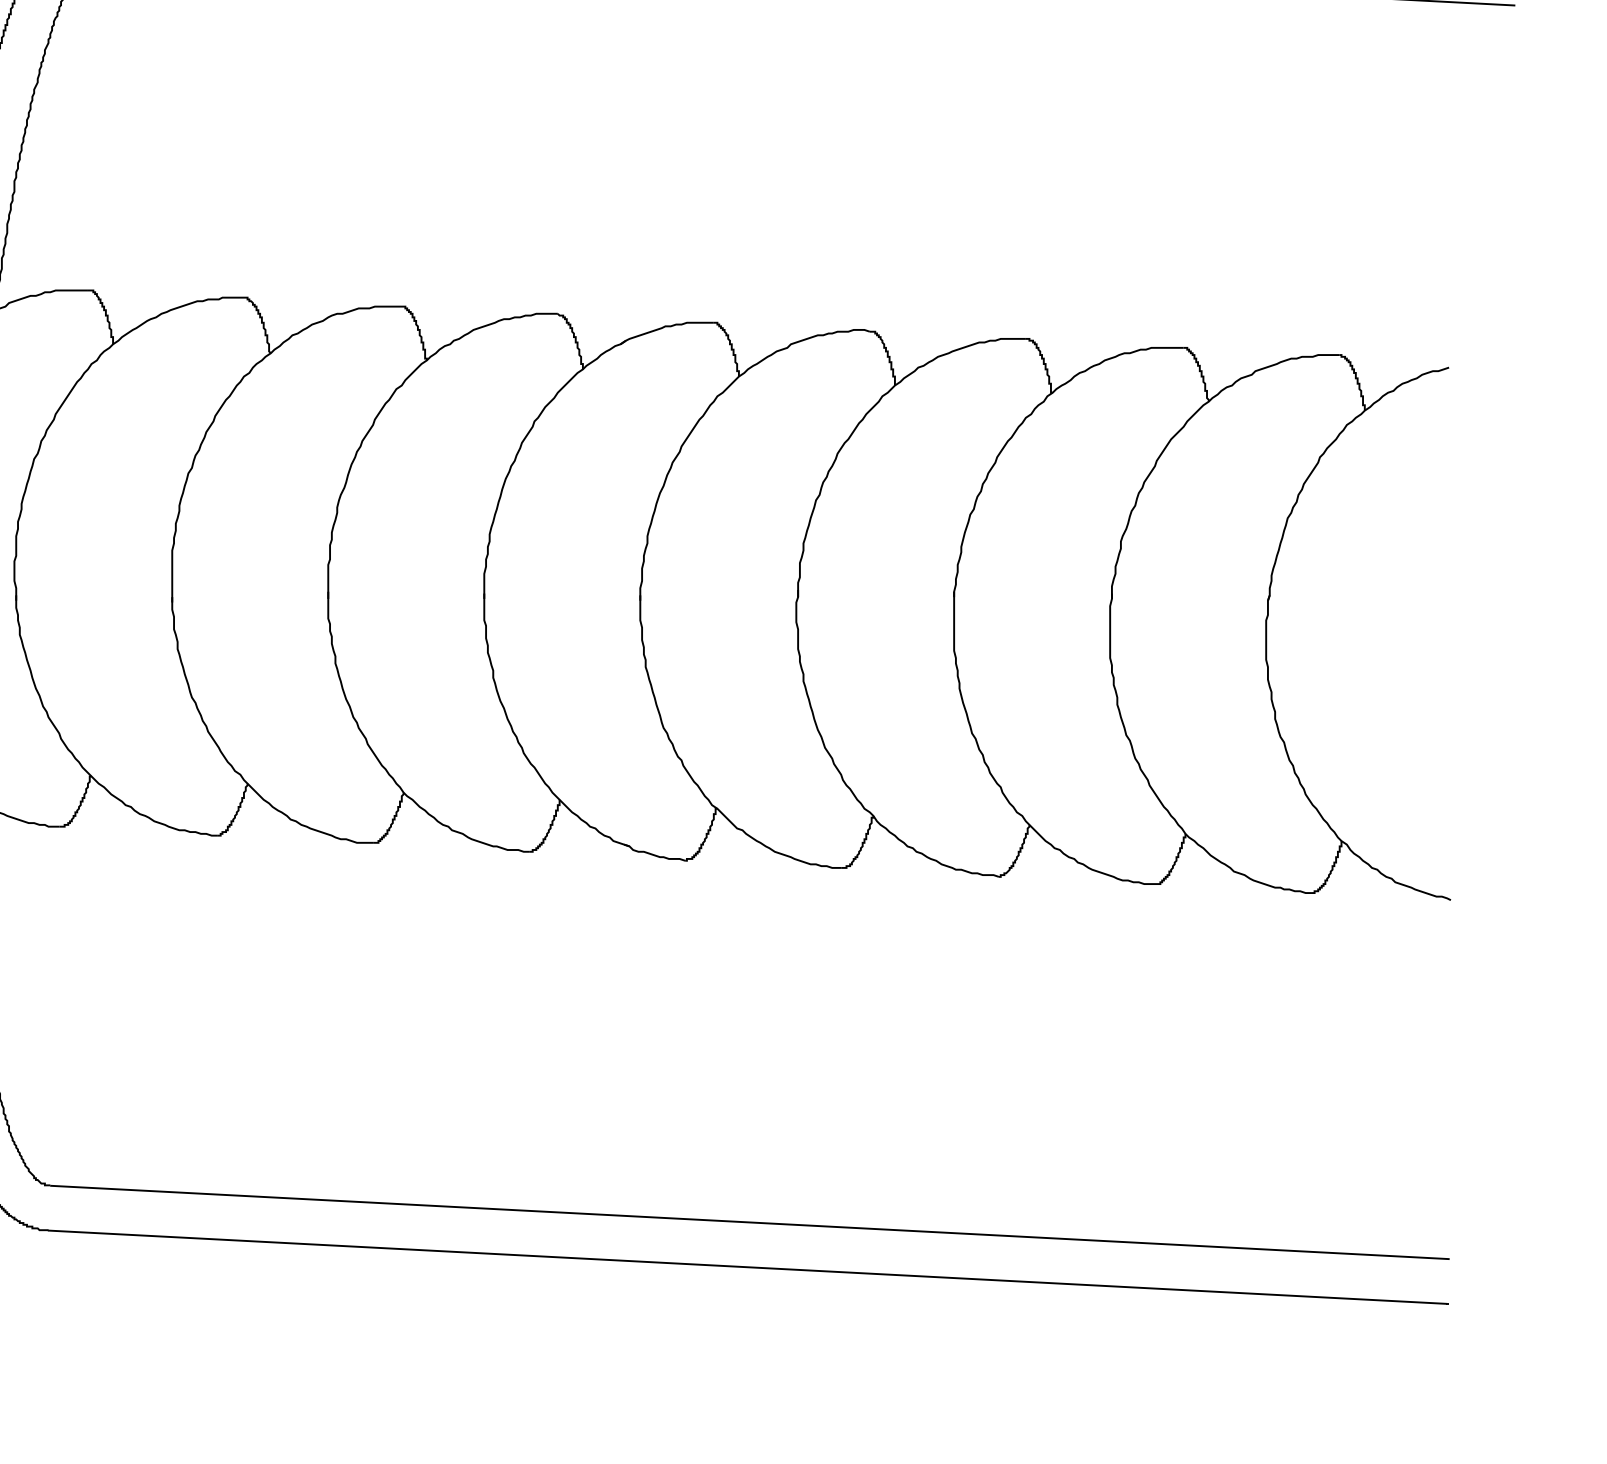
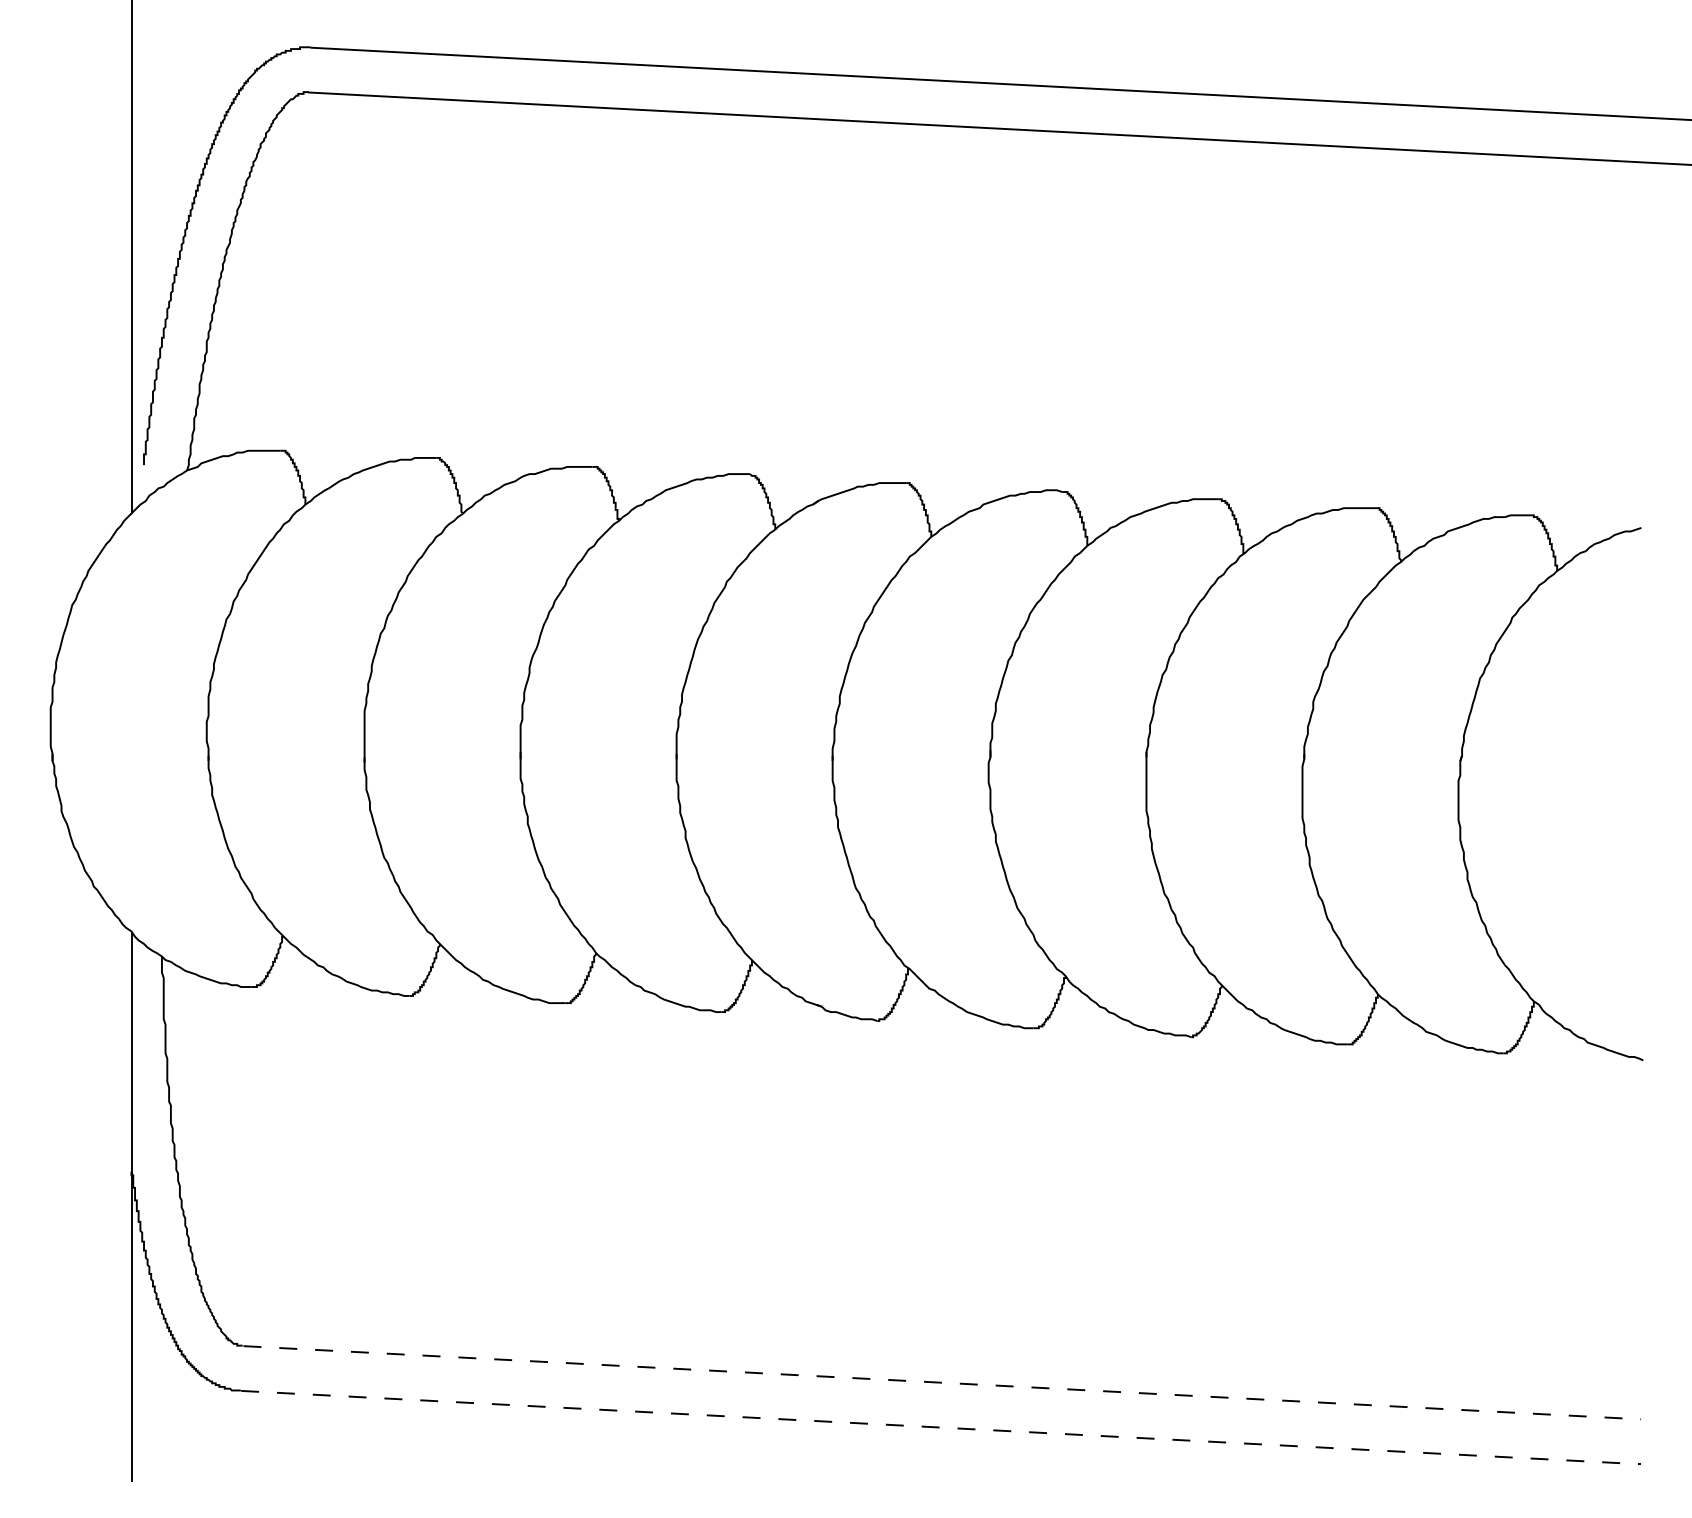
line: (750, 1222) -> (942, 1382), solid -> dashed
line: (747, 1267) -> (939, 1427), solid -> dashed

